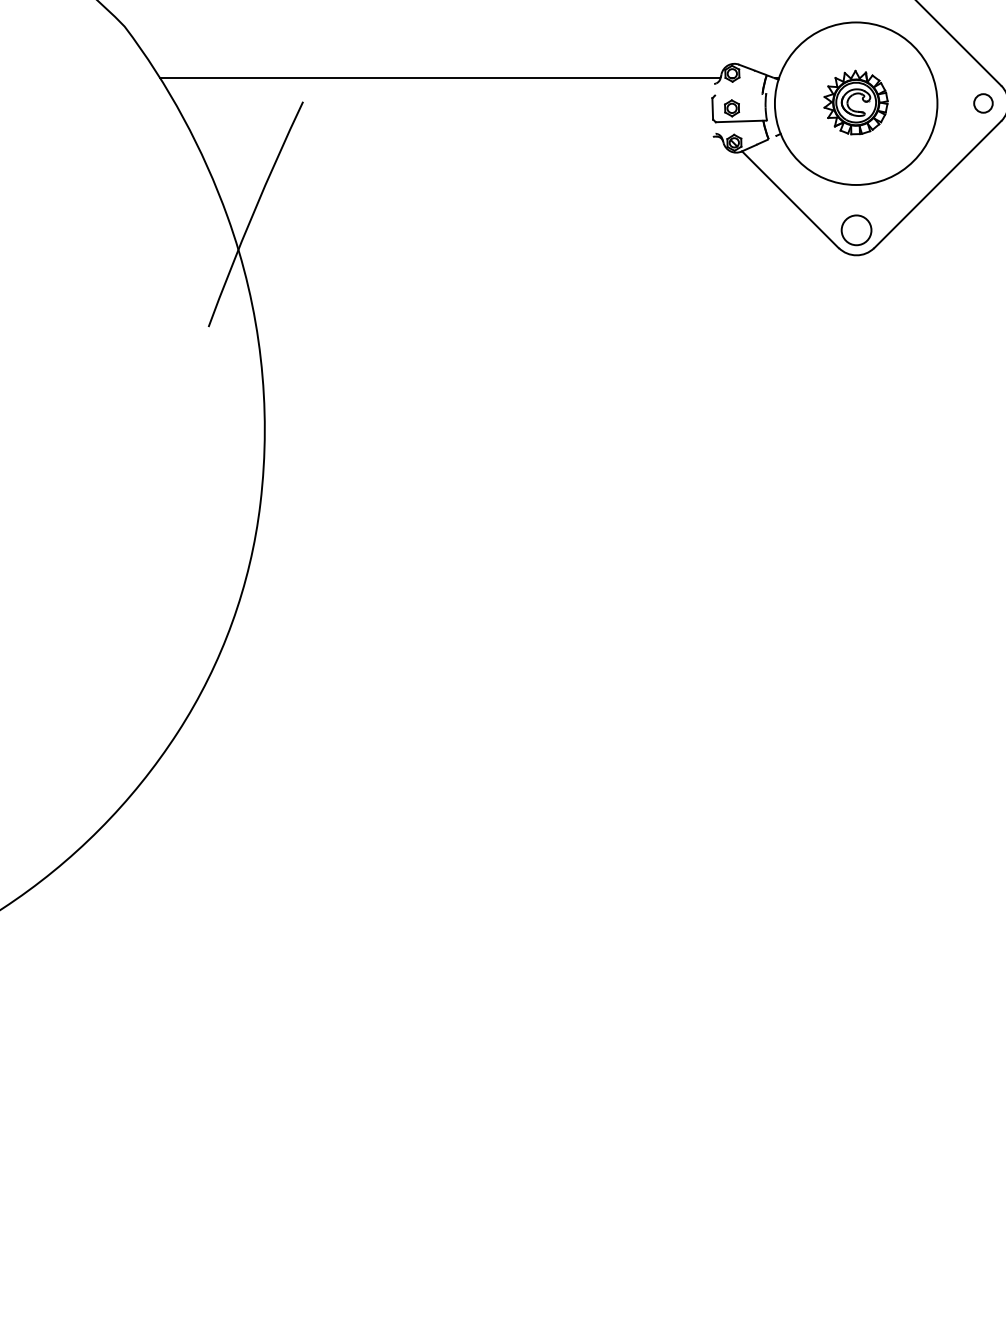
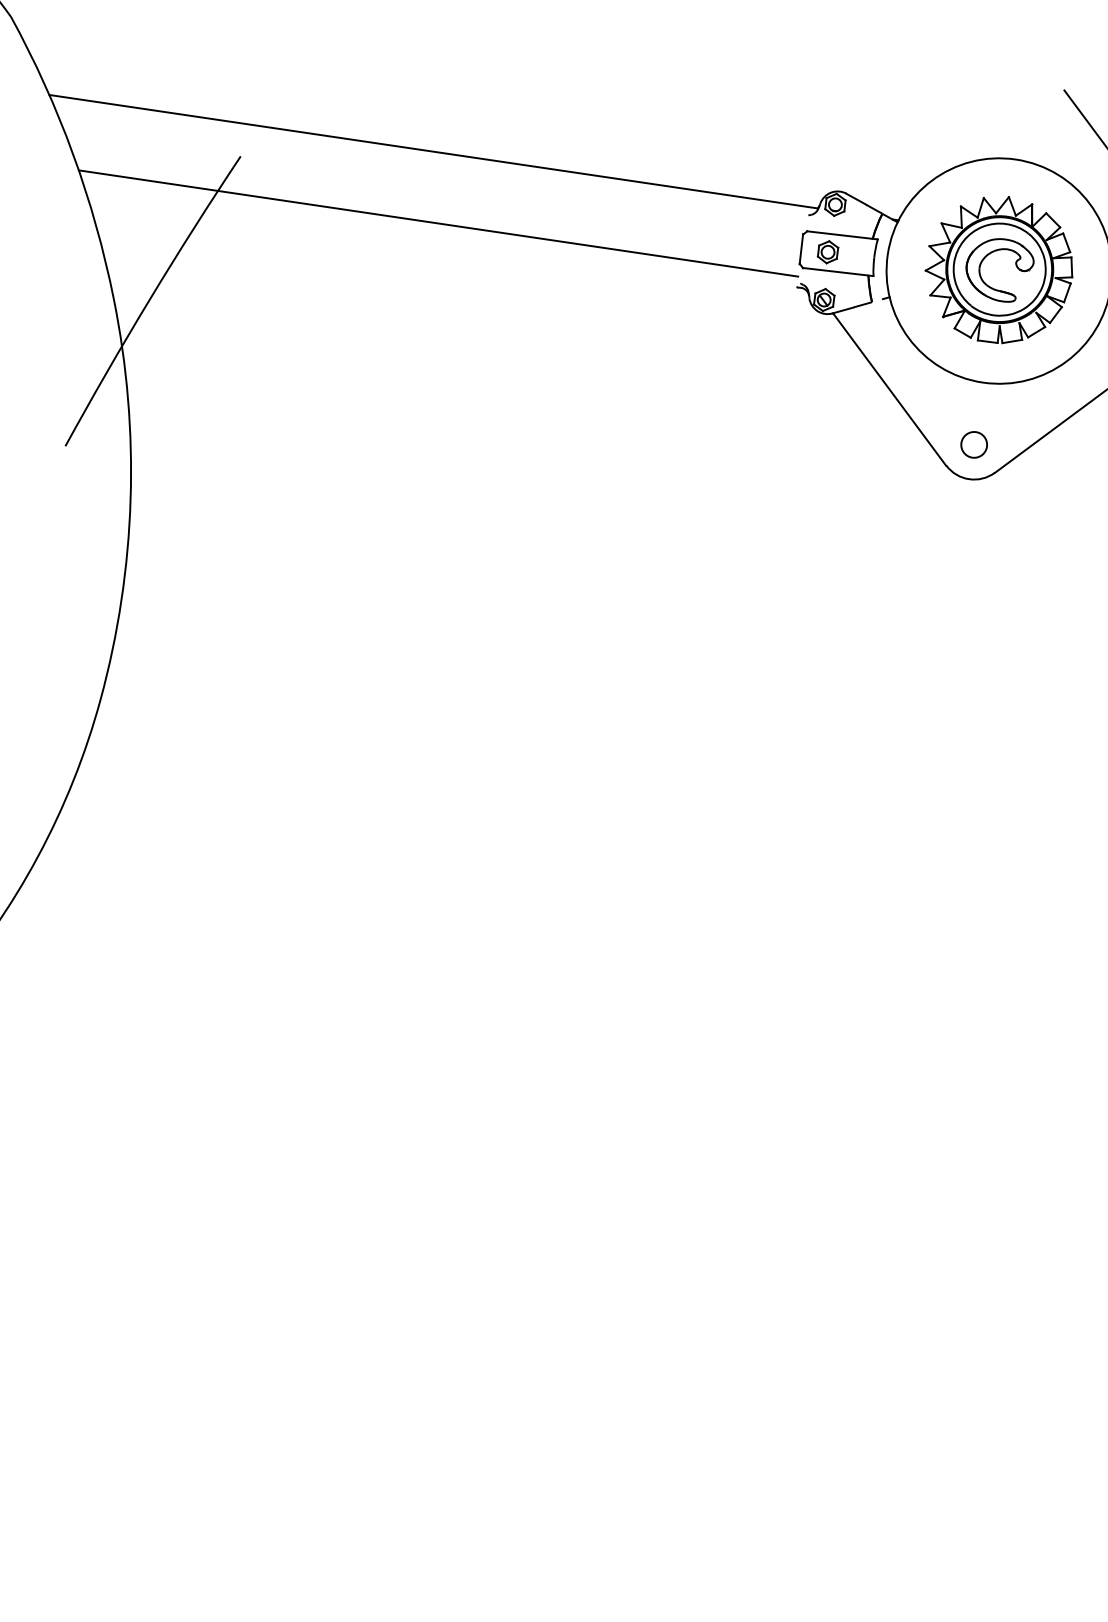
line: (740, 94) -> (842, 234), added
part: (855, 102) -> (998, 269), size x1.67
line: (451, 128) -> (438, 223), added
circle: (856, 230) -> (974, 445), size x0.62

